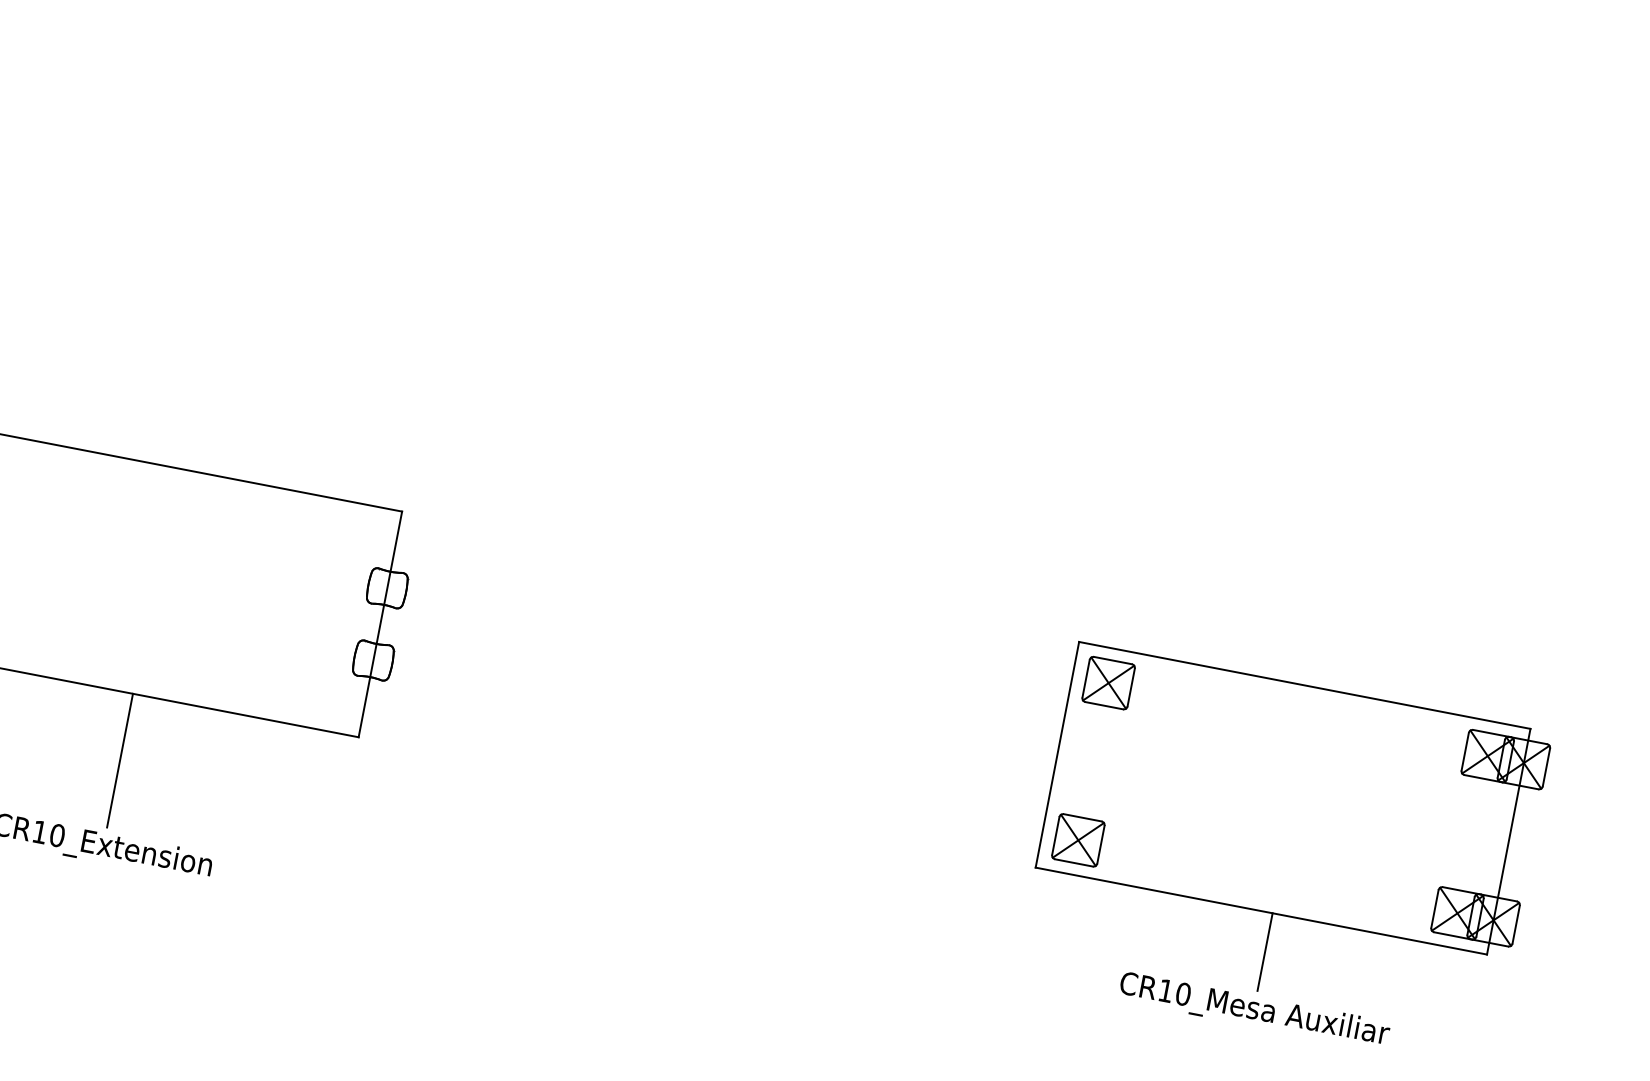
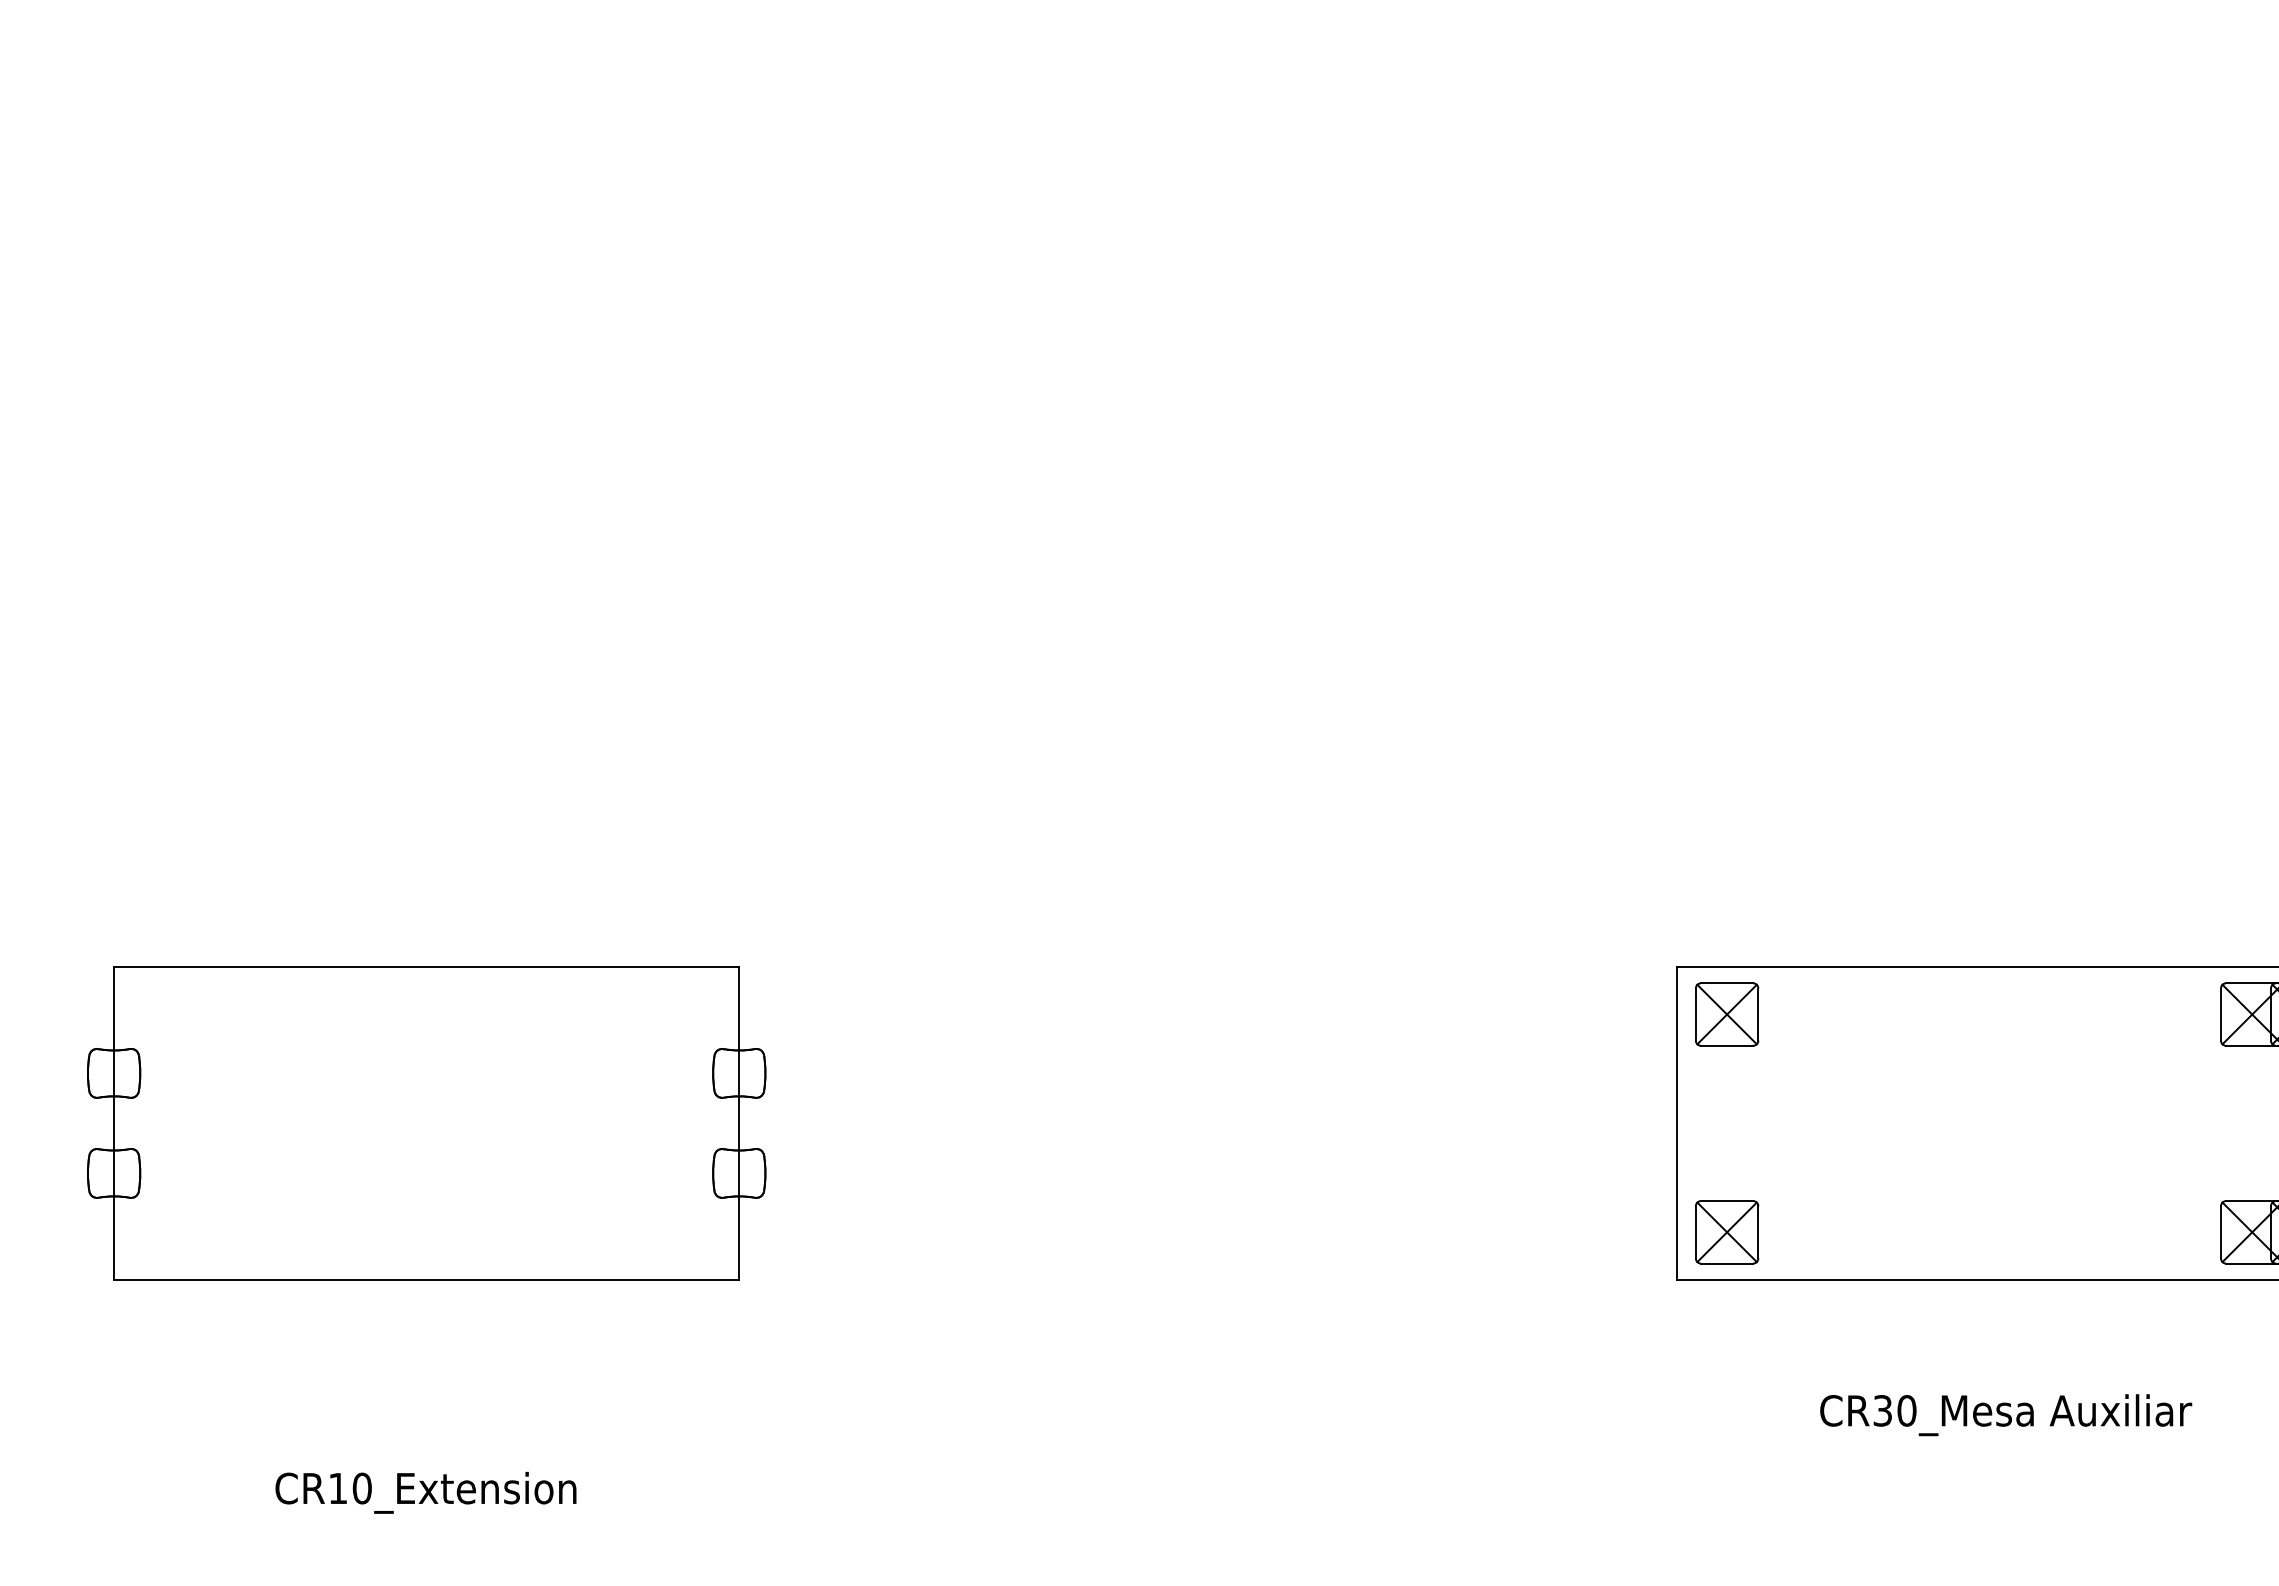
line: (120, 760) -> (426, 1371), removed
line: (1265, 952) -> (2005, 1333), removed
text: (1165, 990) -> (1882, 1410), CR10_Mesa -> CR30_Mesa

